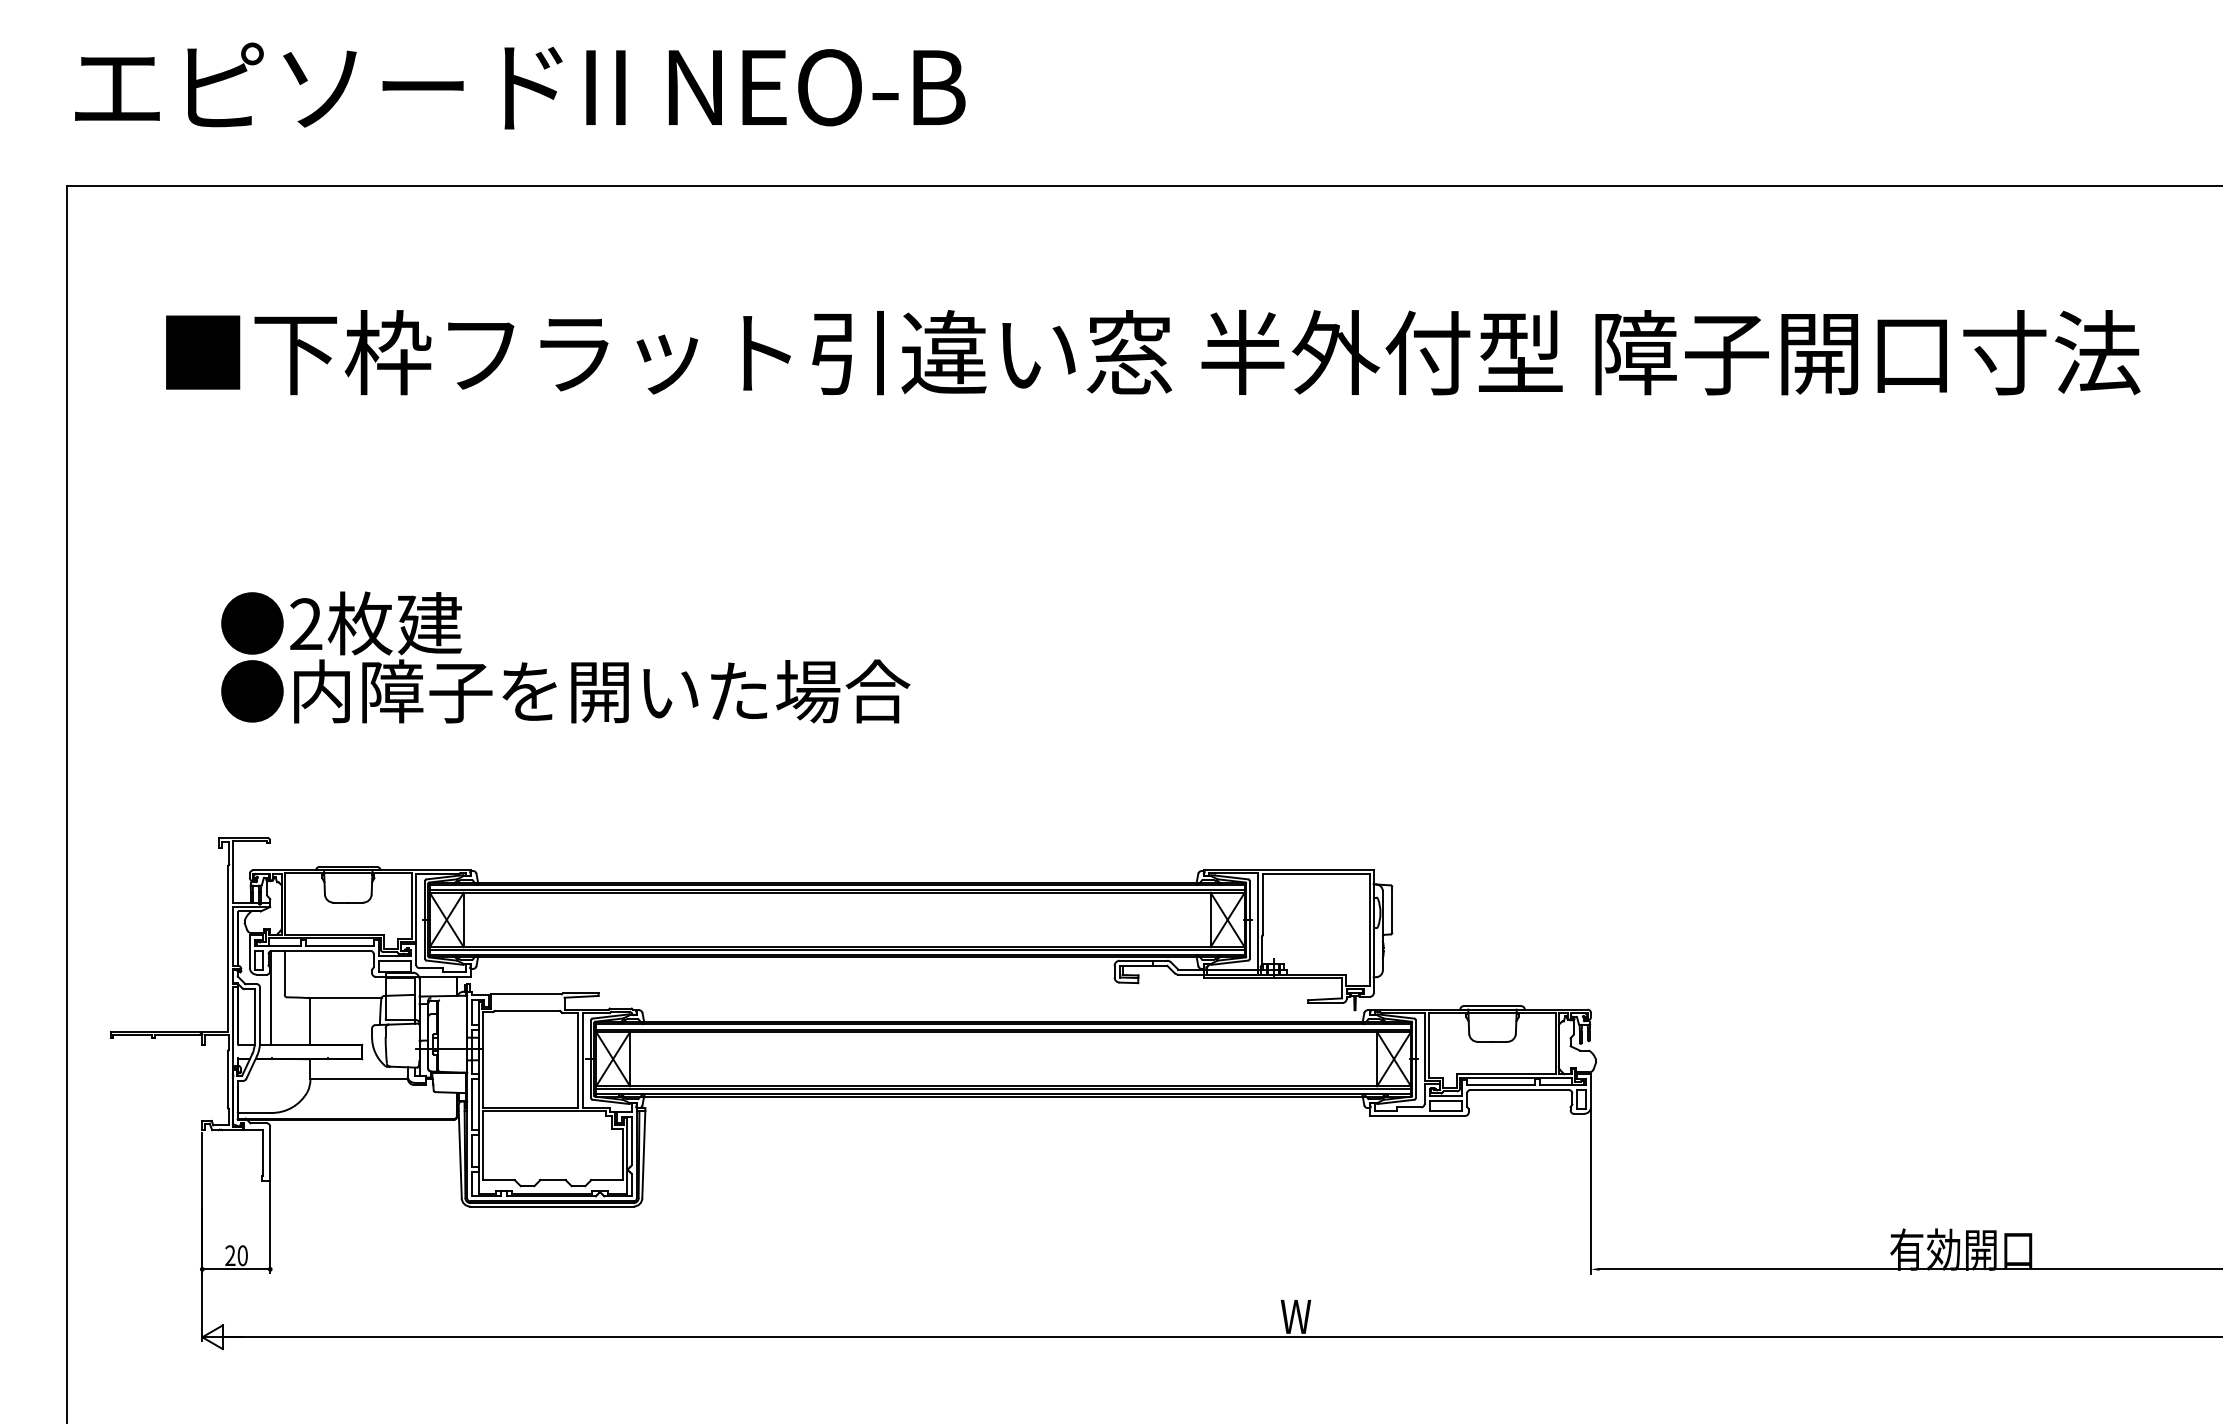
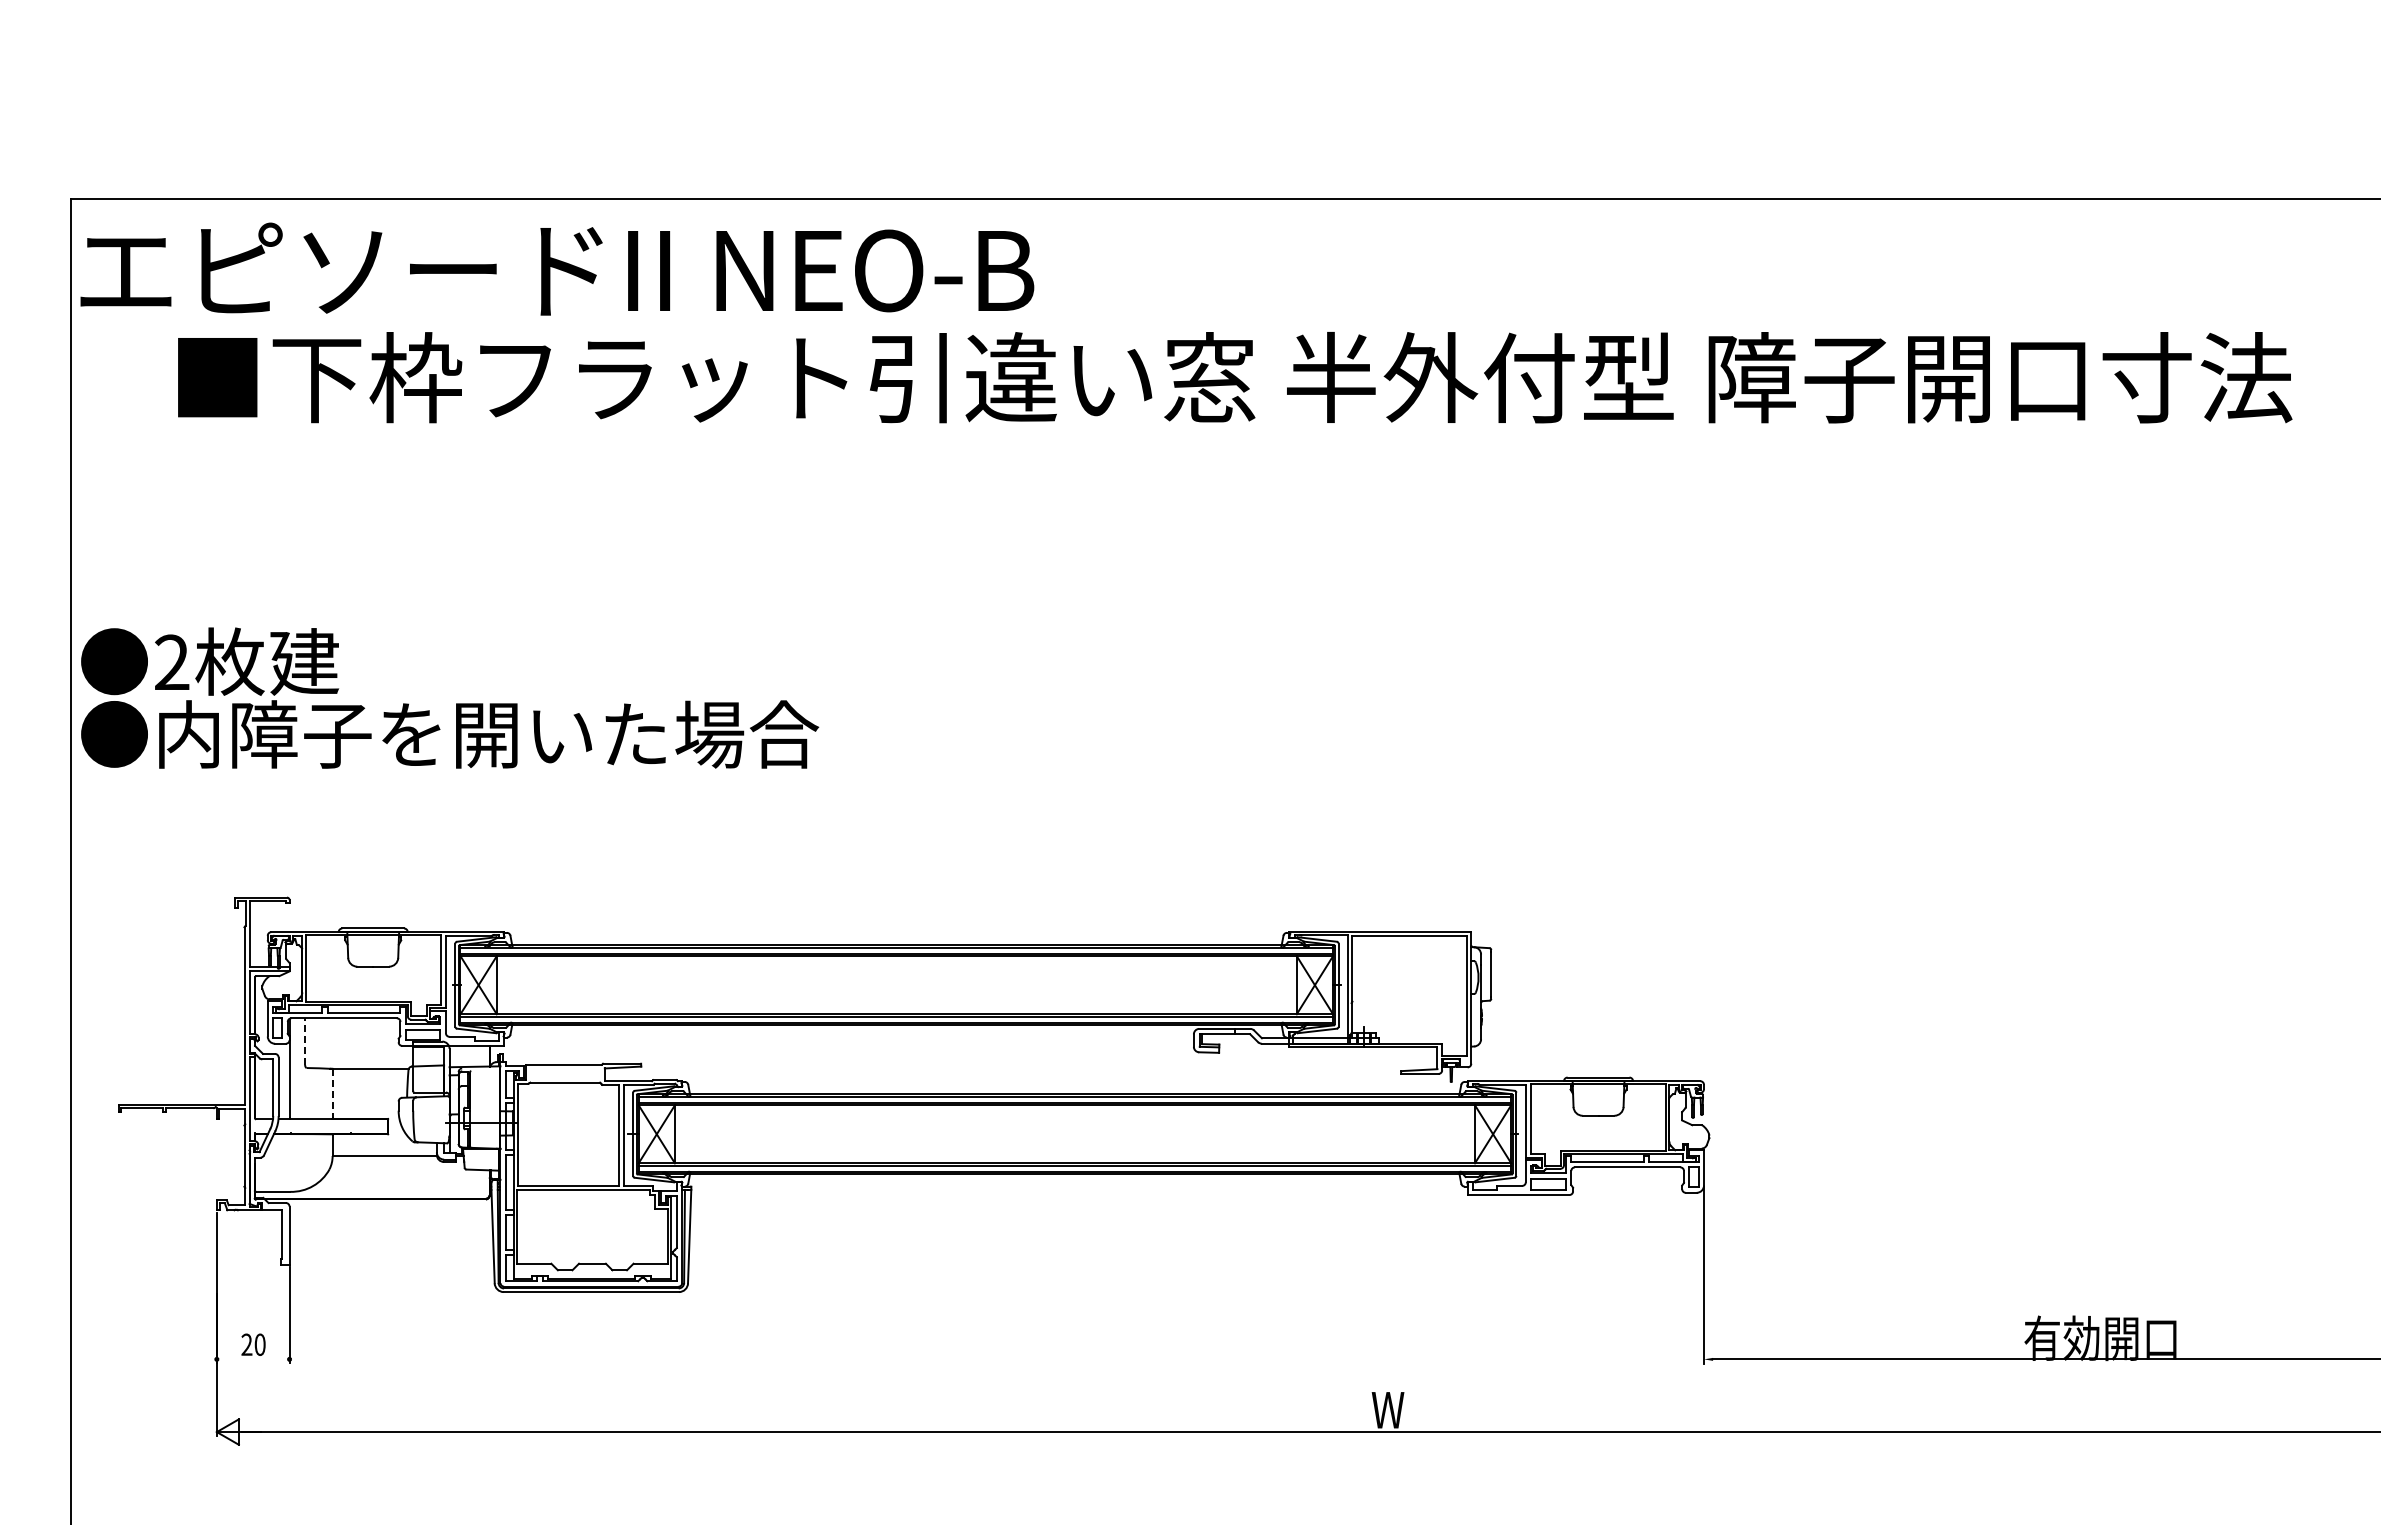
text: (520, 85) -> (557, 268), moved
text: (566, 656) -> (450, 697), moved
line: (285, 972) -> (305, 1041), solid -> dashed
line: (310, 1021) -> (332, 1093), solid -> dashed
line: (235, 1269) -> (252, 1359), removed

